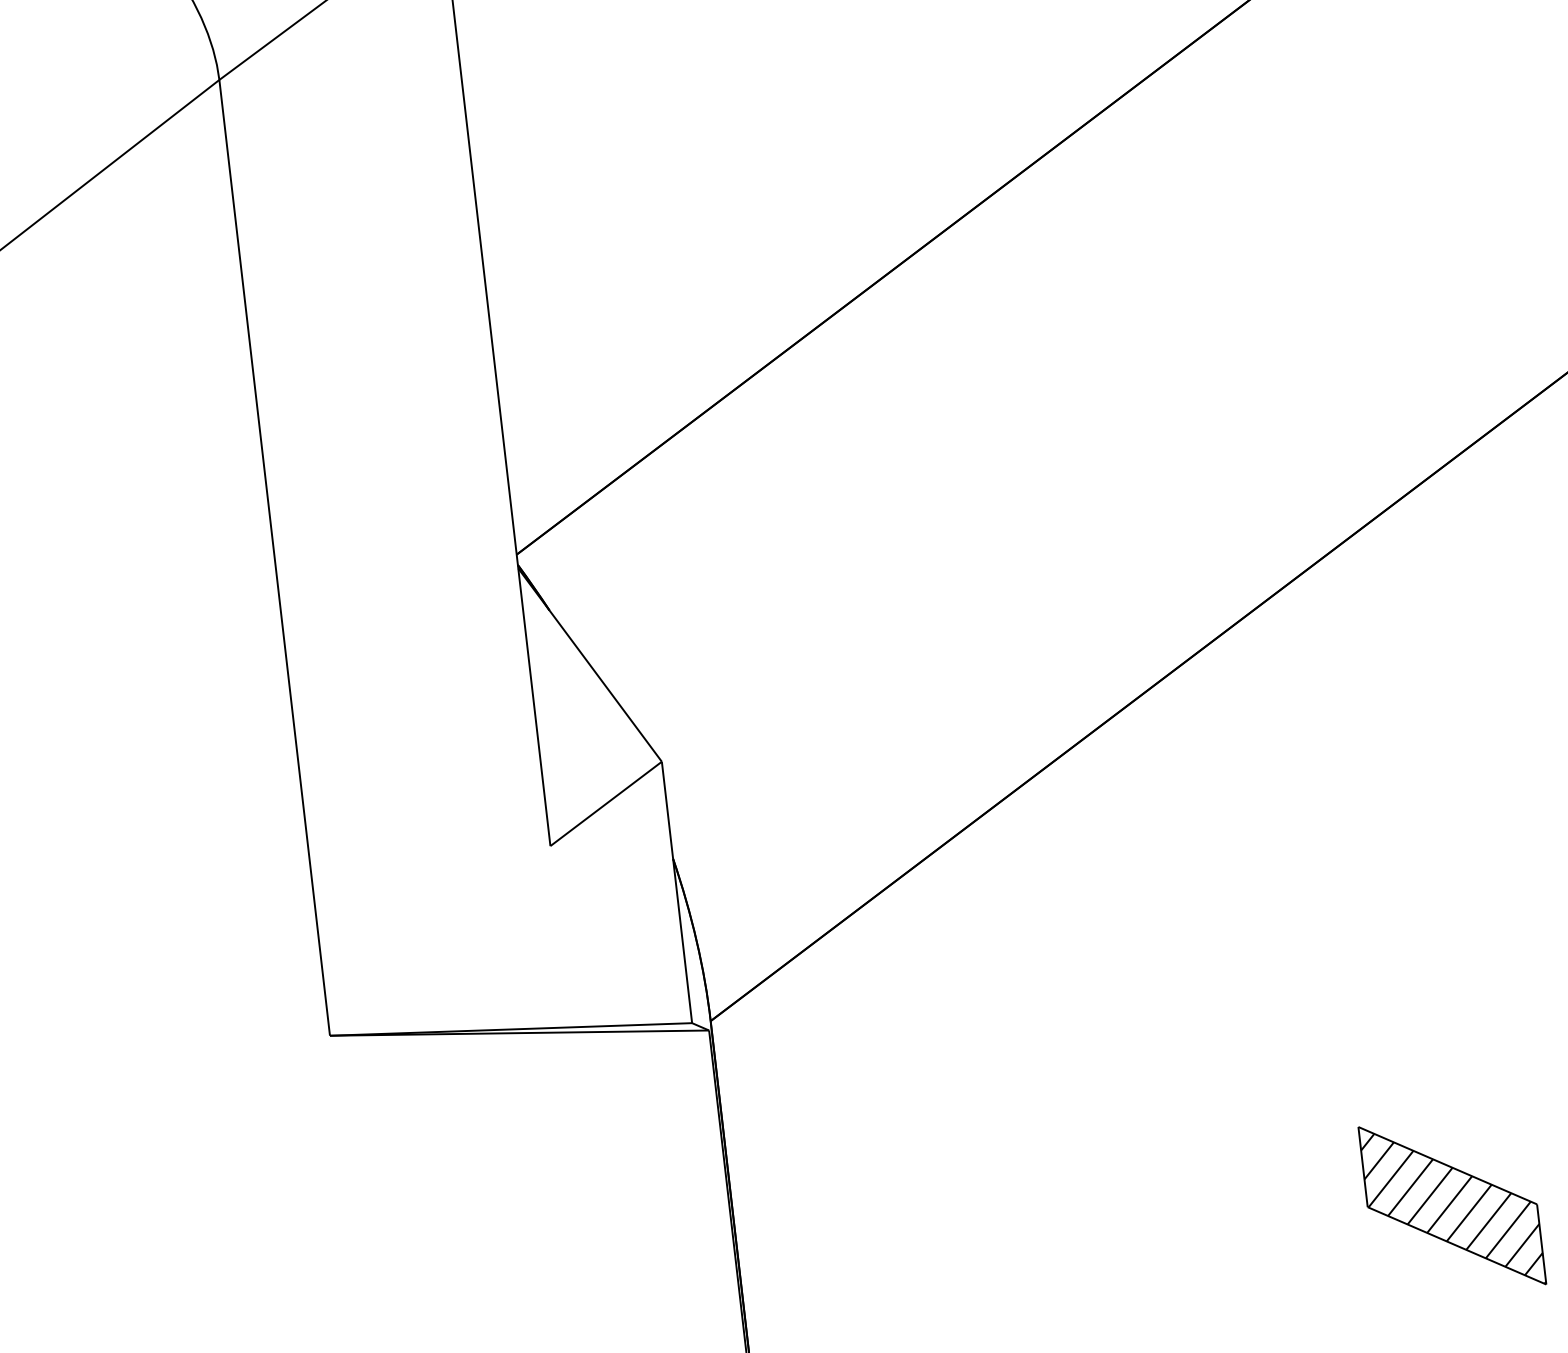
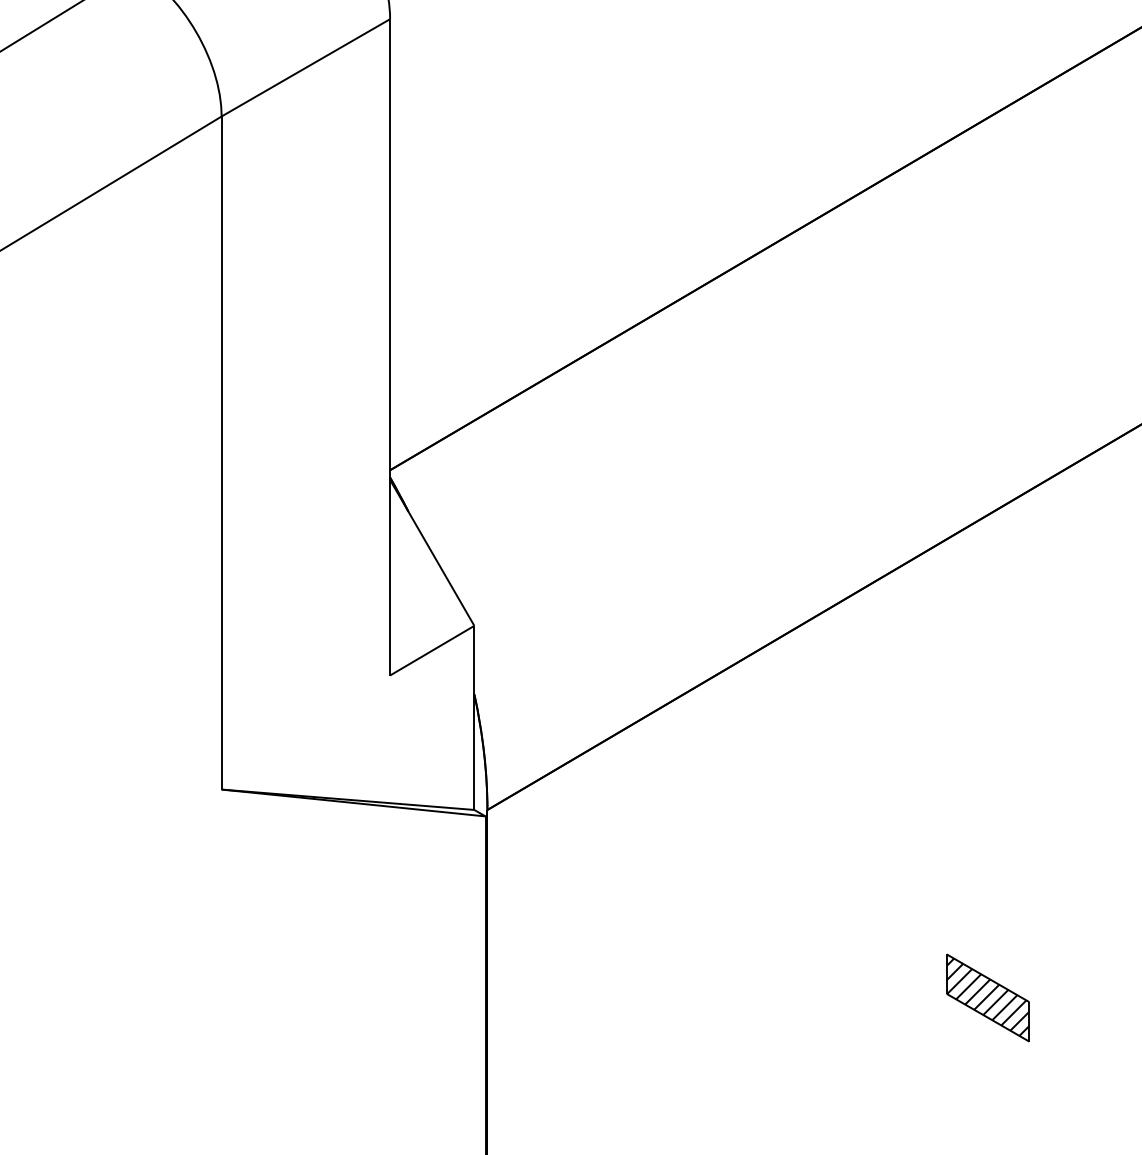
part: (1451, 1205) -> (987, 997), size x0.7

